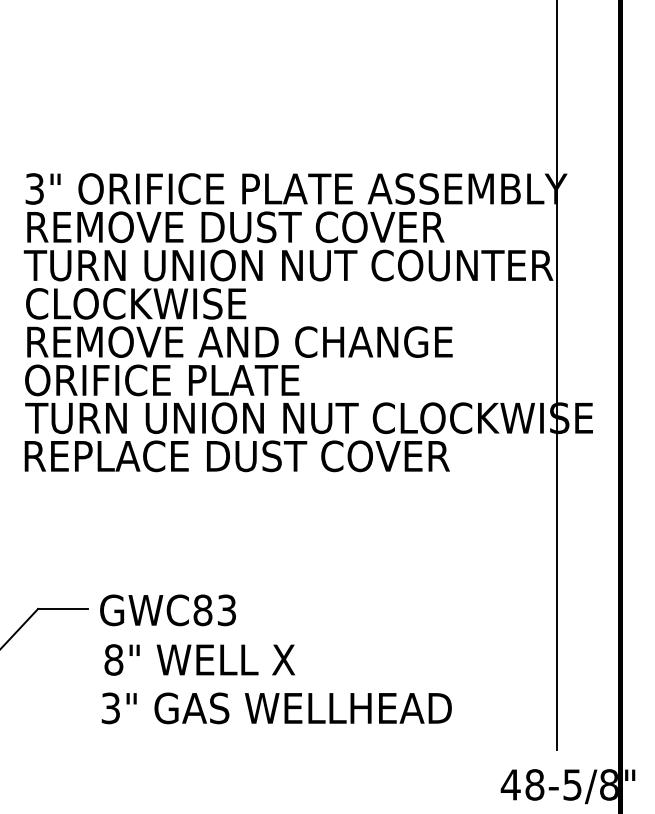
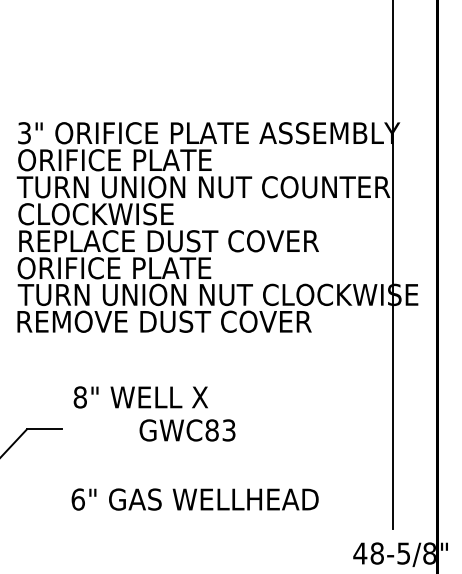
text: (234, 227) -> (165, 160), REMOVE DUST COVER -> ORIFICE PLATE
text: (267, 342) -> (188, 241), REMOVE AND CHANGE -> REPLACE DUST COVER
text: (264, 455) -> (186, 321), REPLACE DUST COVER -> REMOVE DUST COVER
text: (167, 610) -> (187, 430), moved
text: (199, 660) -> (140, 397), moved
text: (109, 708) -> (77, 499), 3" -> 6"

